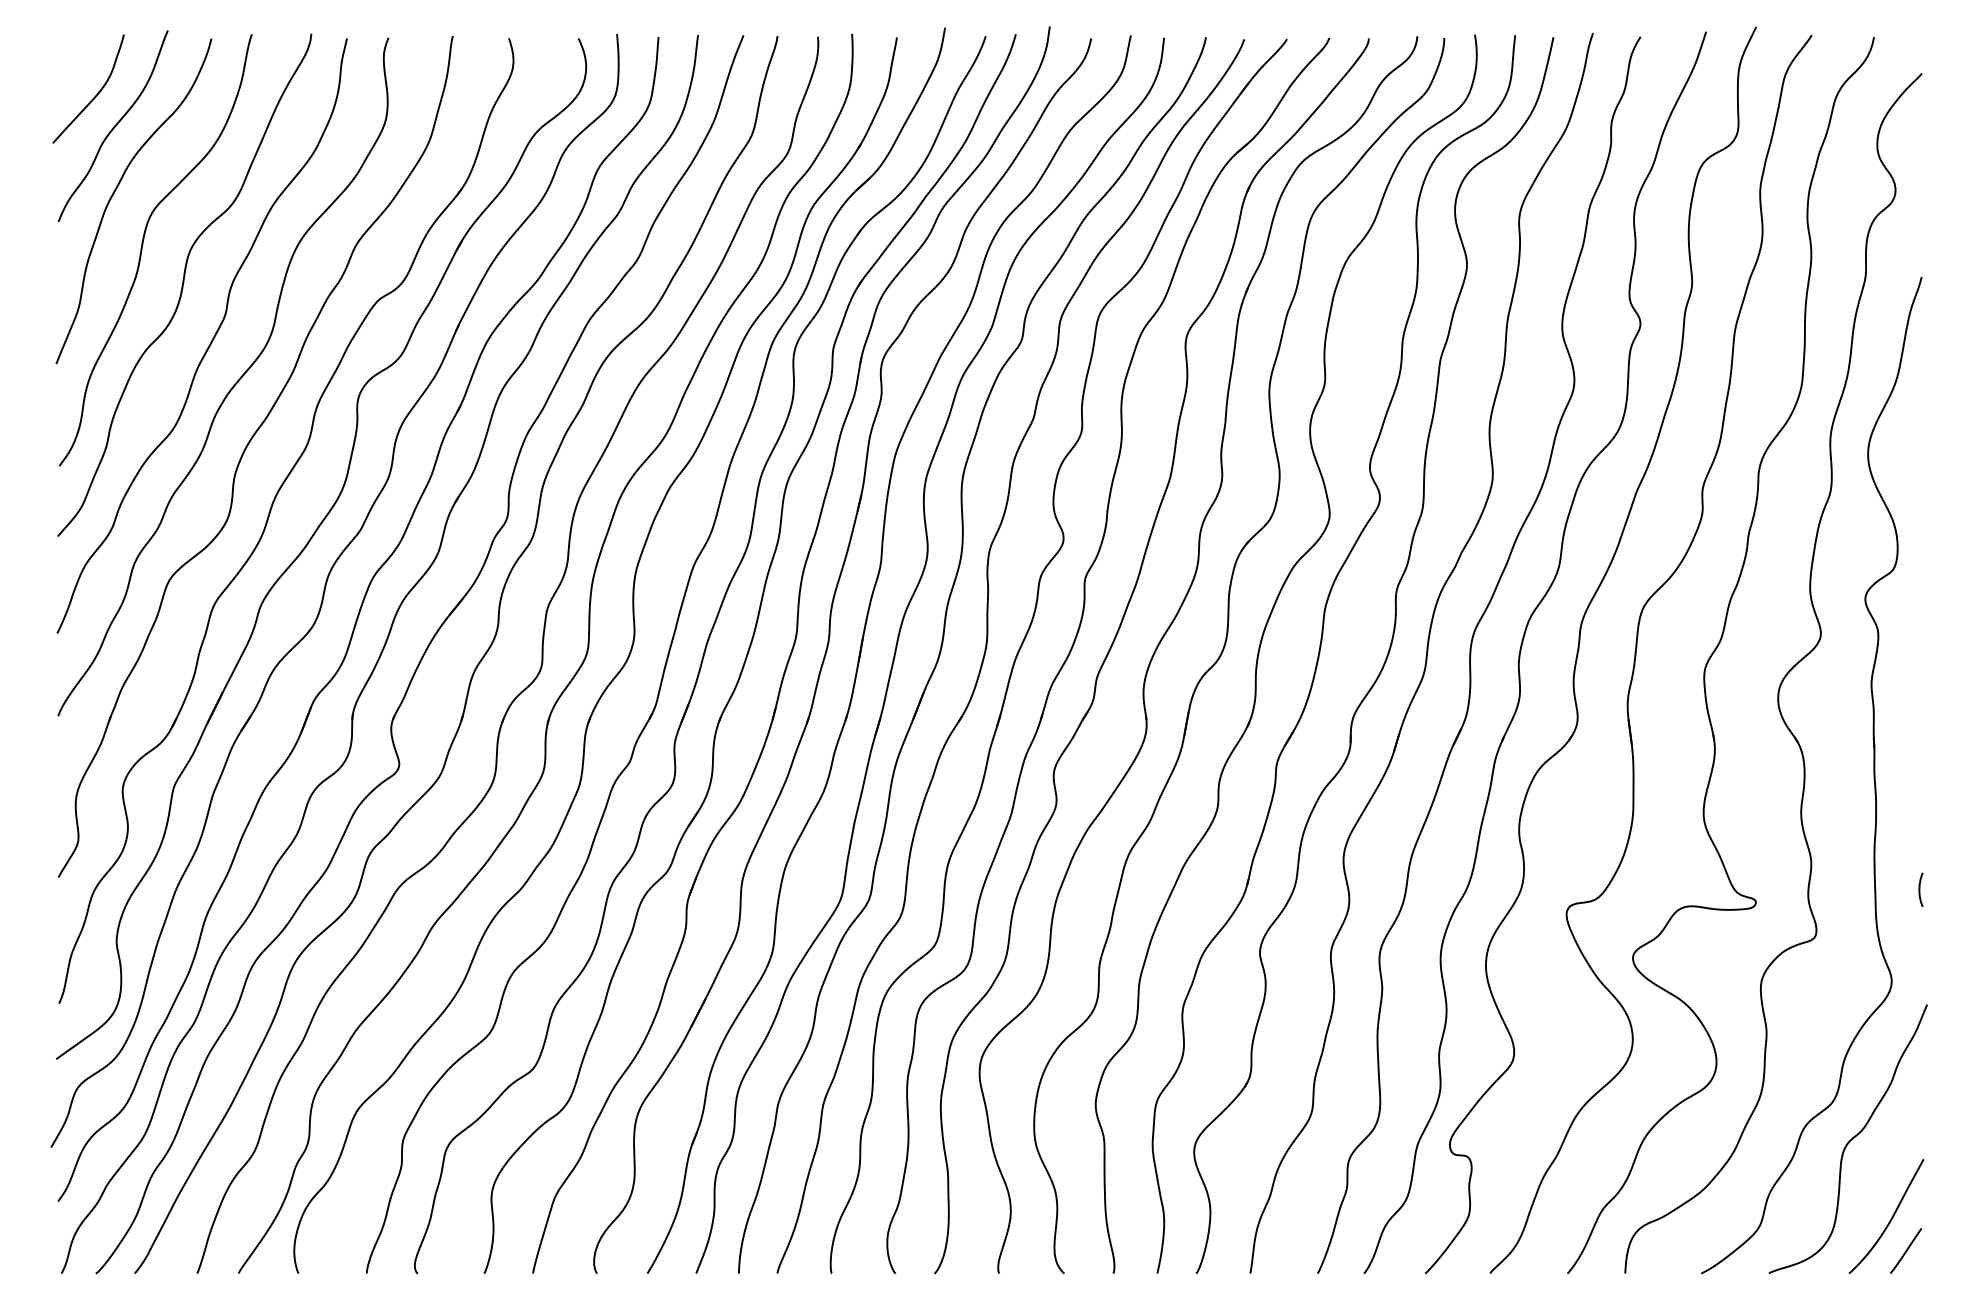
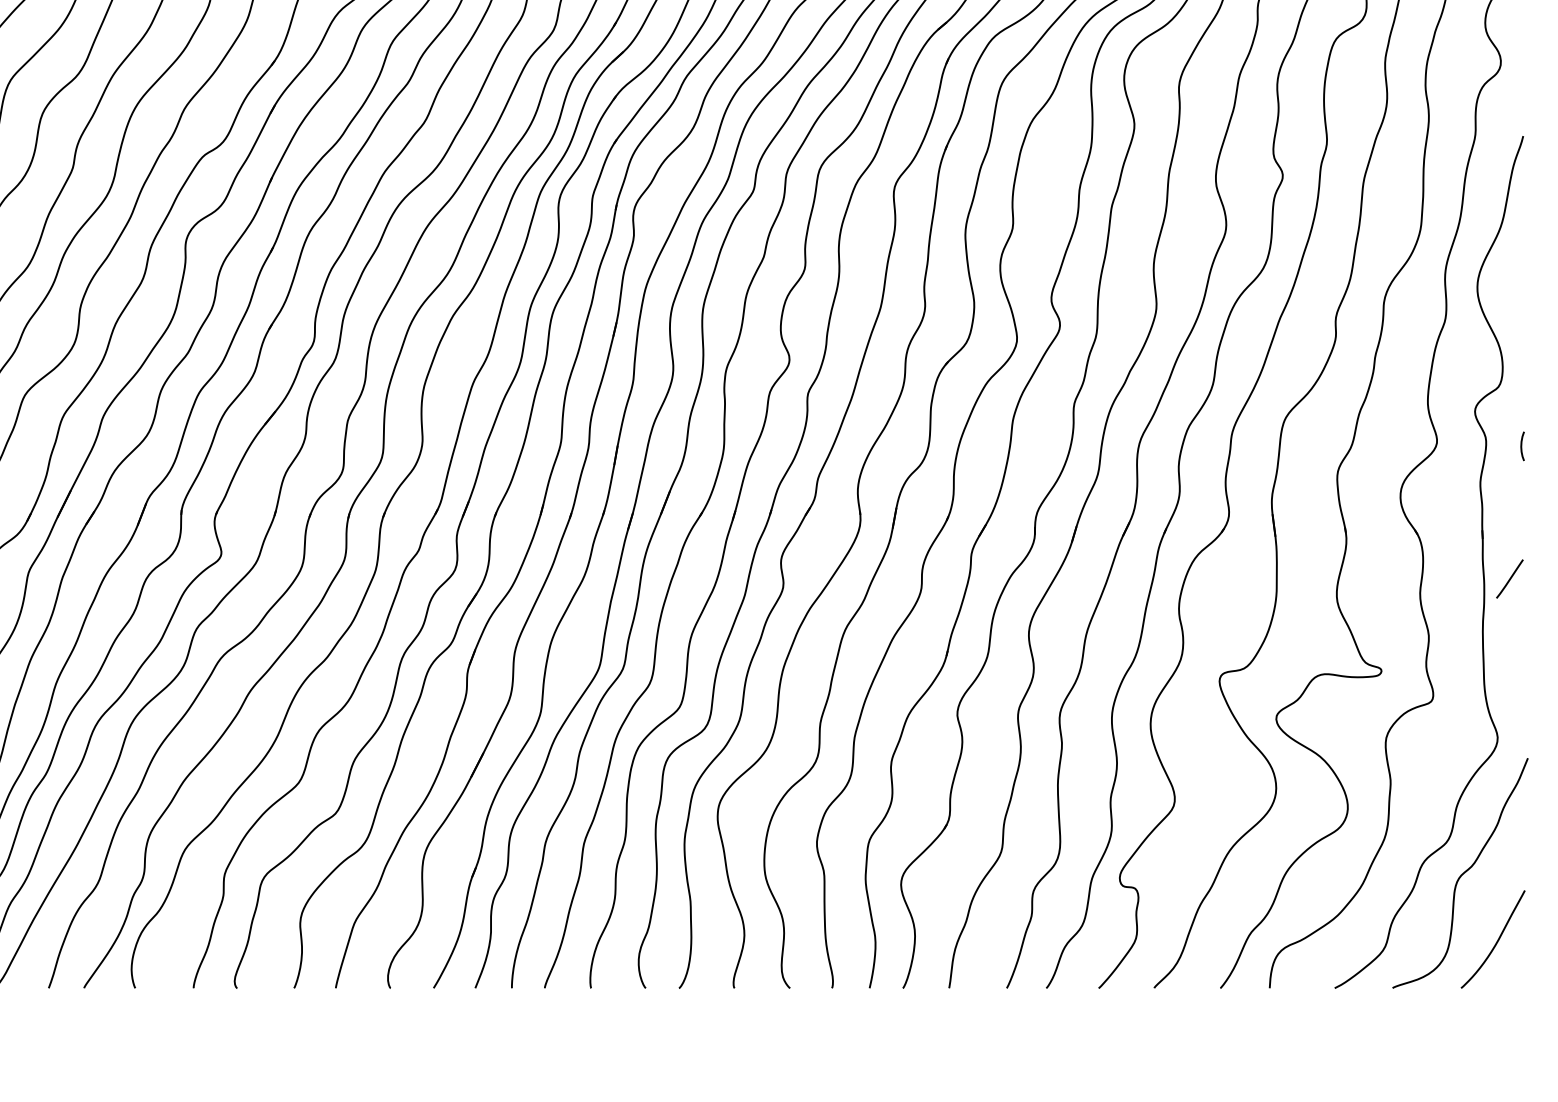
curve: (1920, 889) -> (1522, 446), moved
line: (1905, 1250) -> (1509, 578), moved

